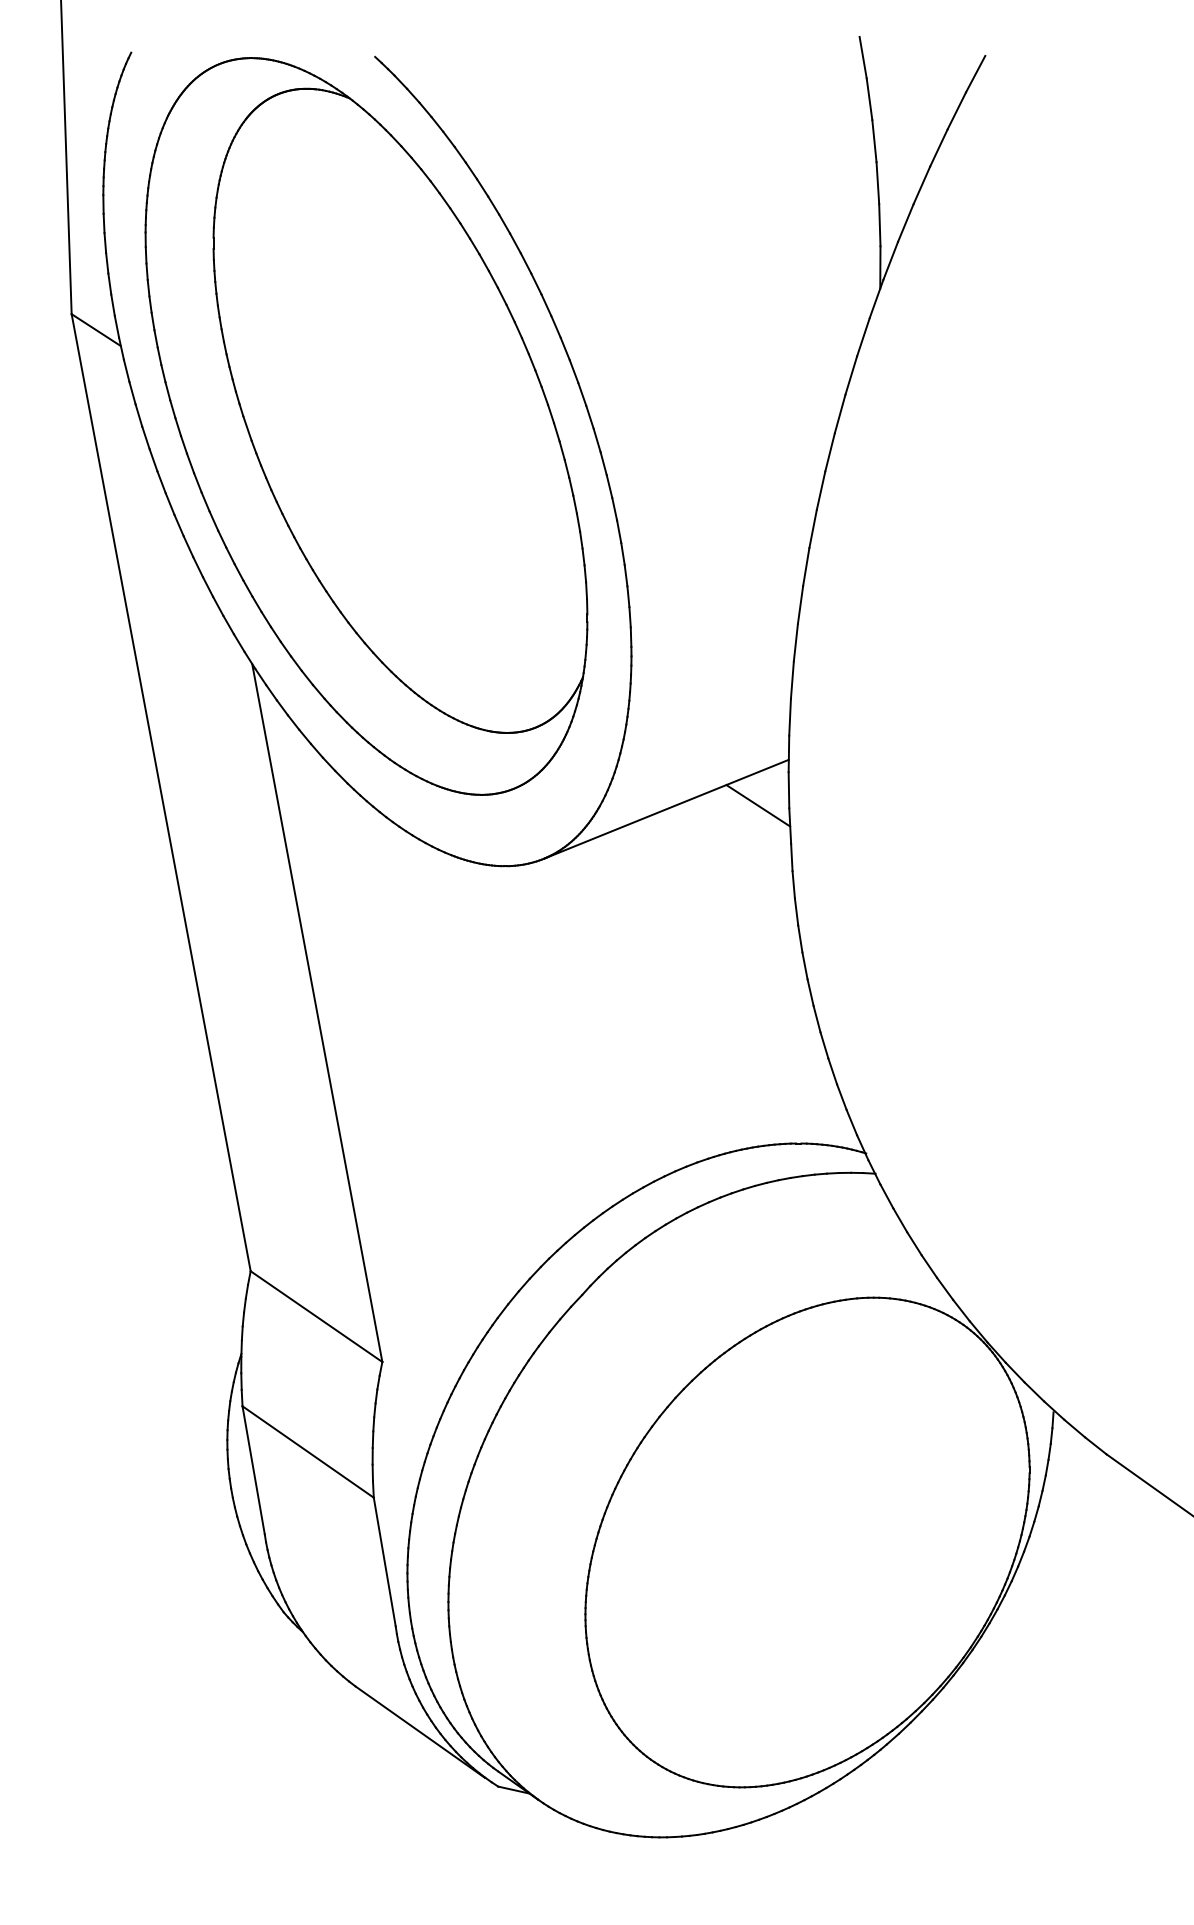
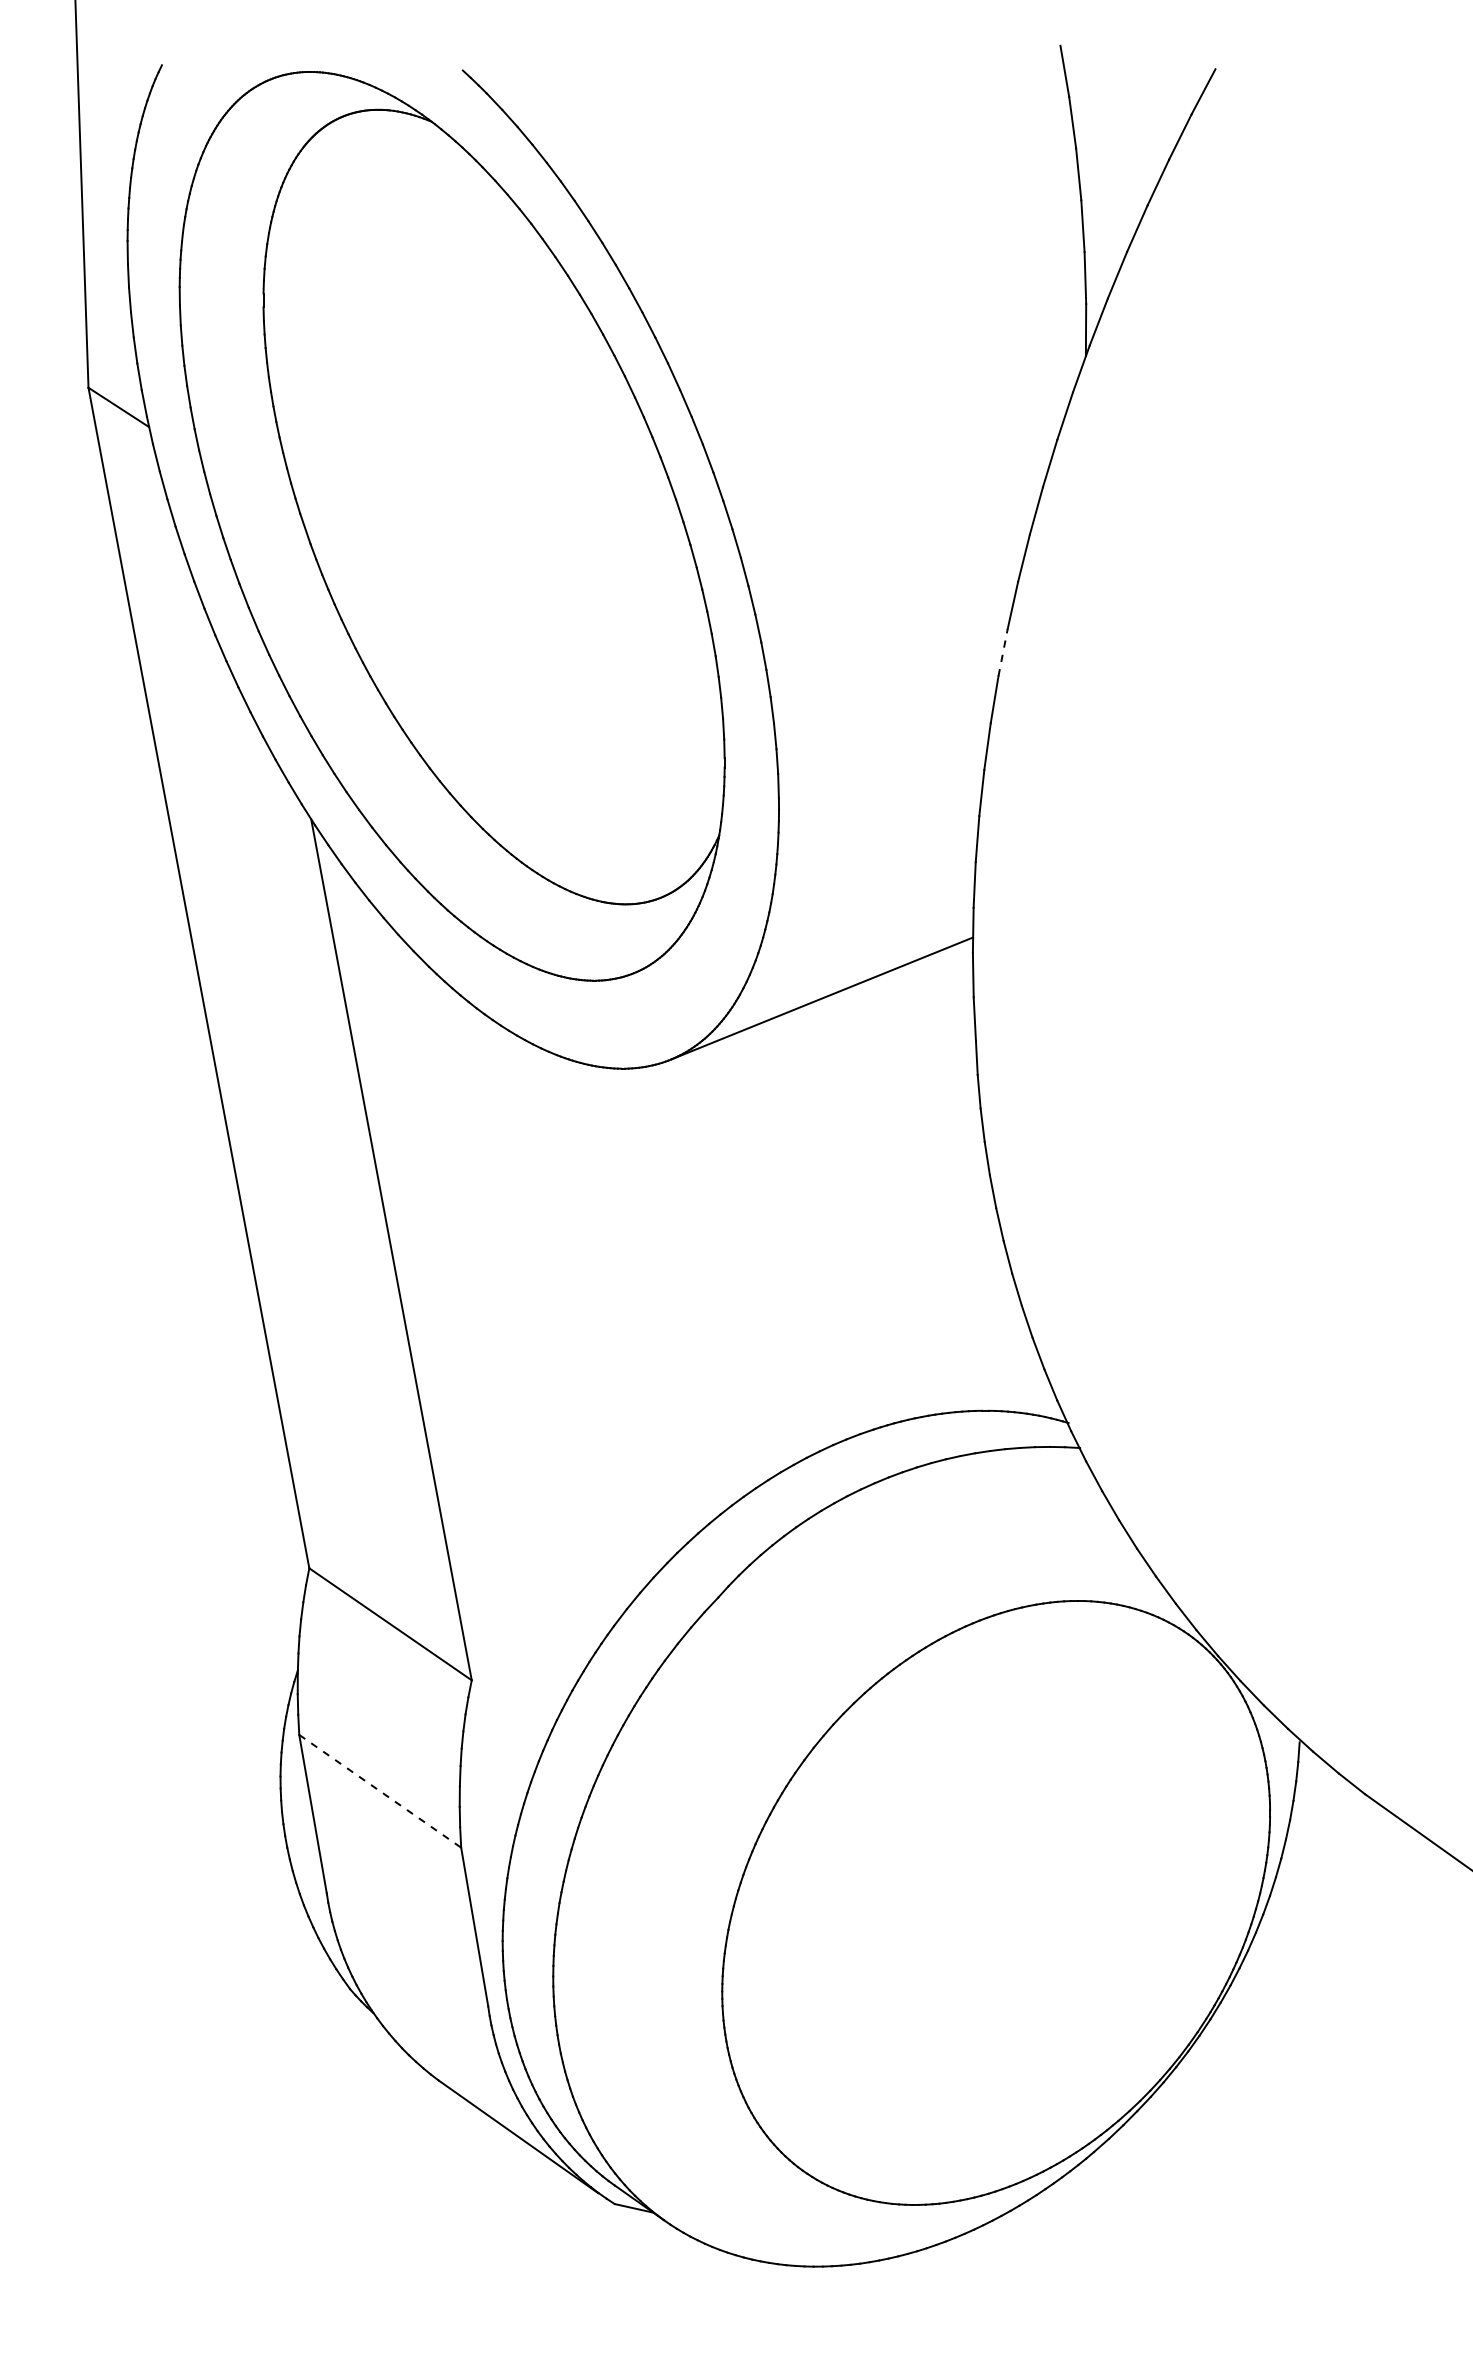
line: (813, 528) -> (1003, 652), solid -> dashed
line: (758, 805) -> (935, 993), removed
line: (308, 1452) -> (380, 1791), solid -> dashed

